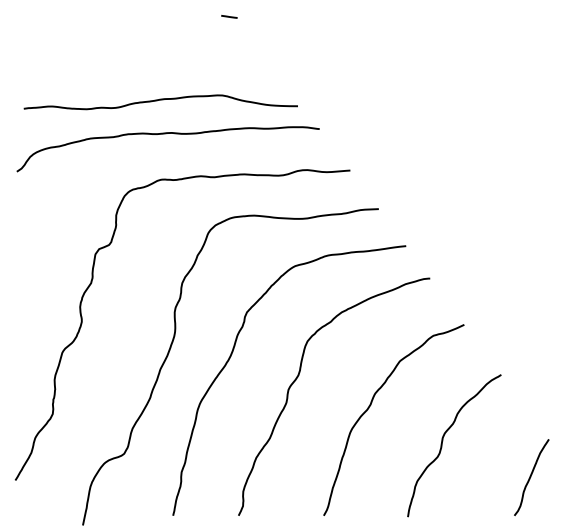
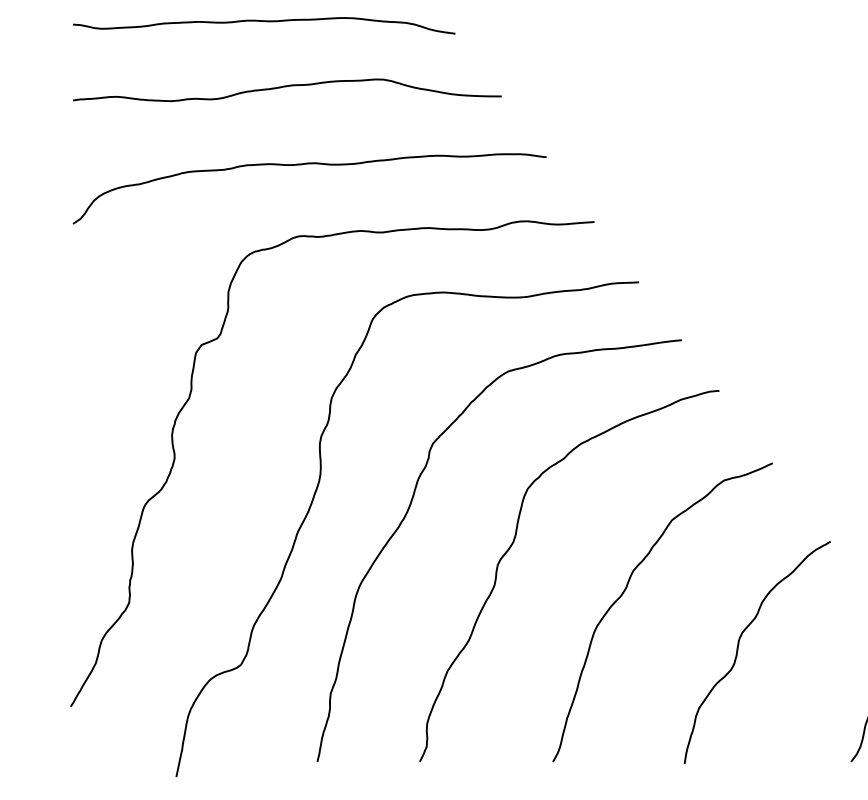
curve: (138, 42) -> (263, 21), added
curve: (160, 100) -> (286, 87), moved

